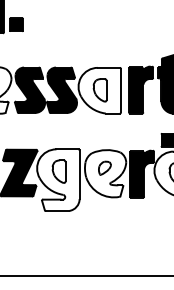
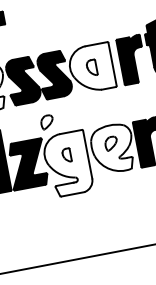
part: (99, 90) -> (91, 68), size x0.7
part: (45, 134) -> (46, 121), added
part: (58, 171) -> (66, 155), size x0.6

